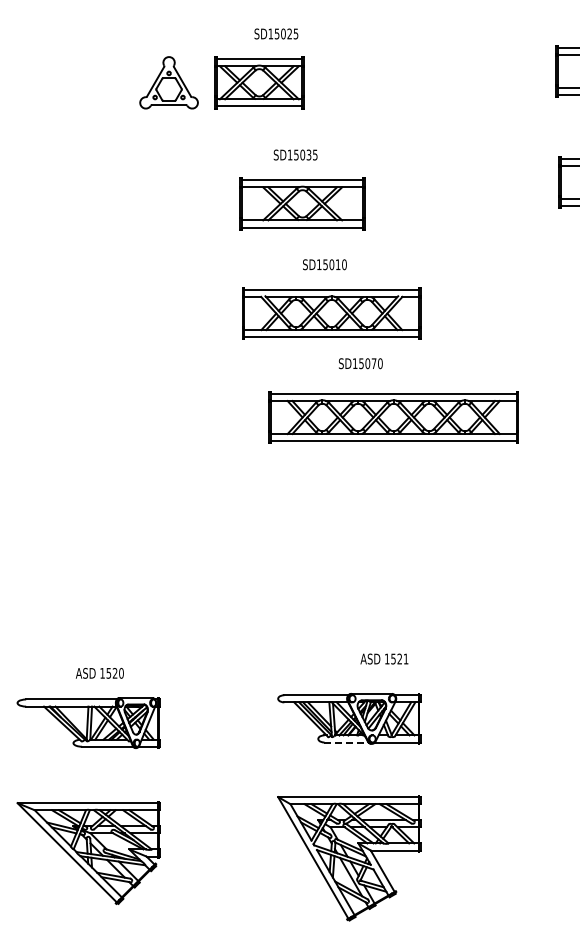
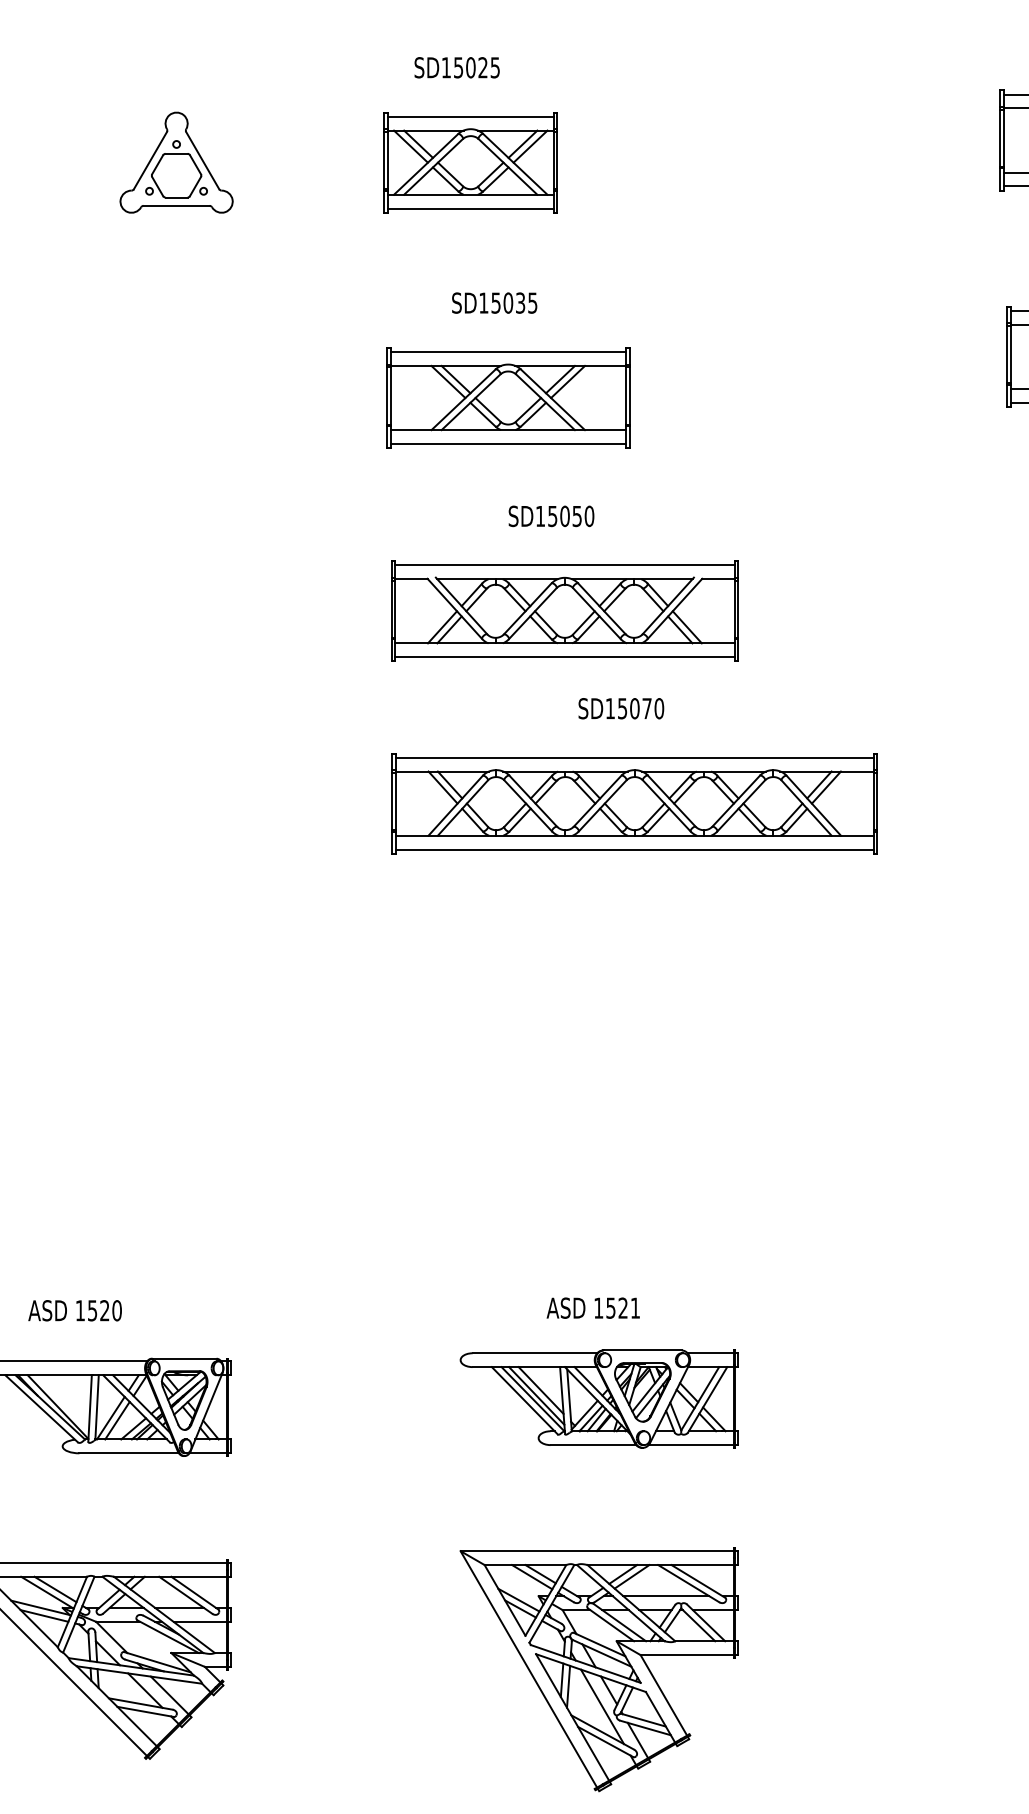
part: (168, 82) -> (175, 162), moved
part: (259, 82) -> (470, 162), moved
text: (337, 264) -> (575, 515), SD15010 -> SD15050
part: (393, 417) -> (634, 803), moved
text: (384, 658) -> (593, 1307), moved
text: (99, 673) -> (74, 1310), moved
line: (346, 742) -> (593, 1445), dashed -> solid

